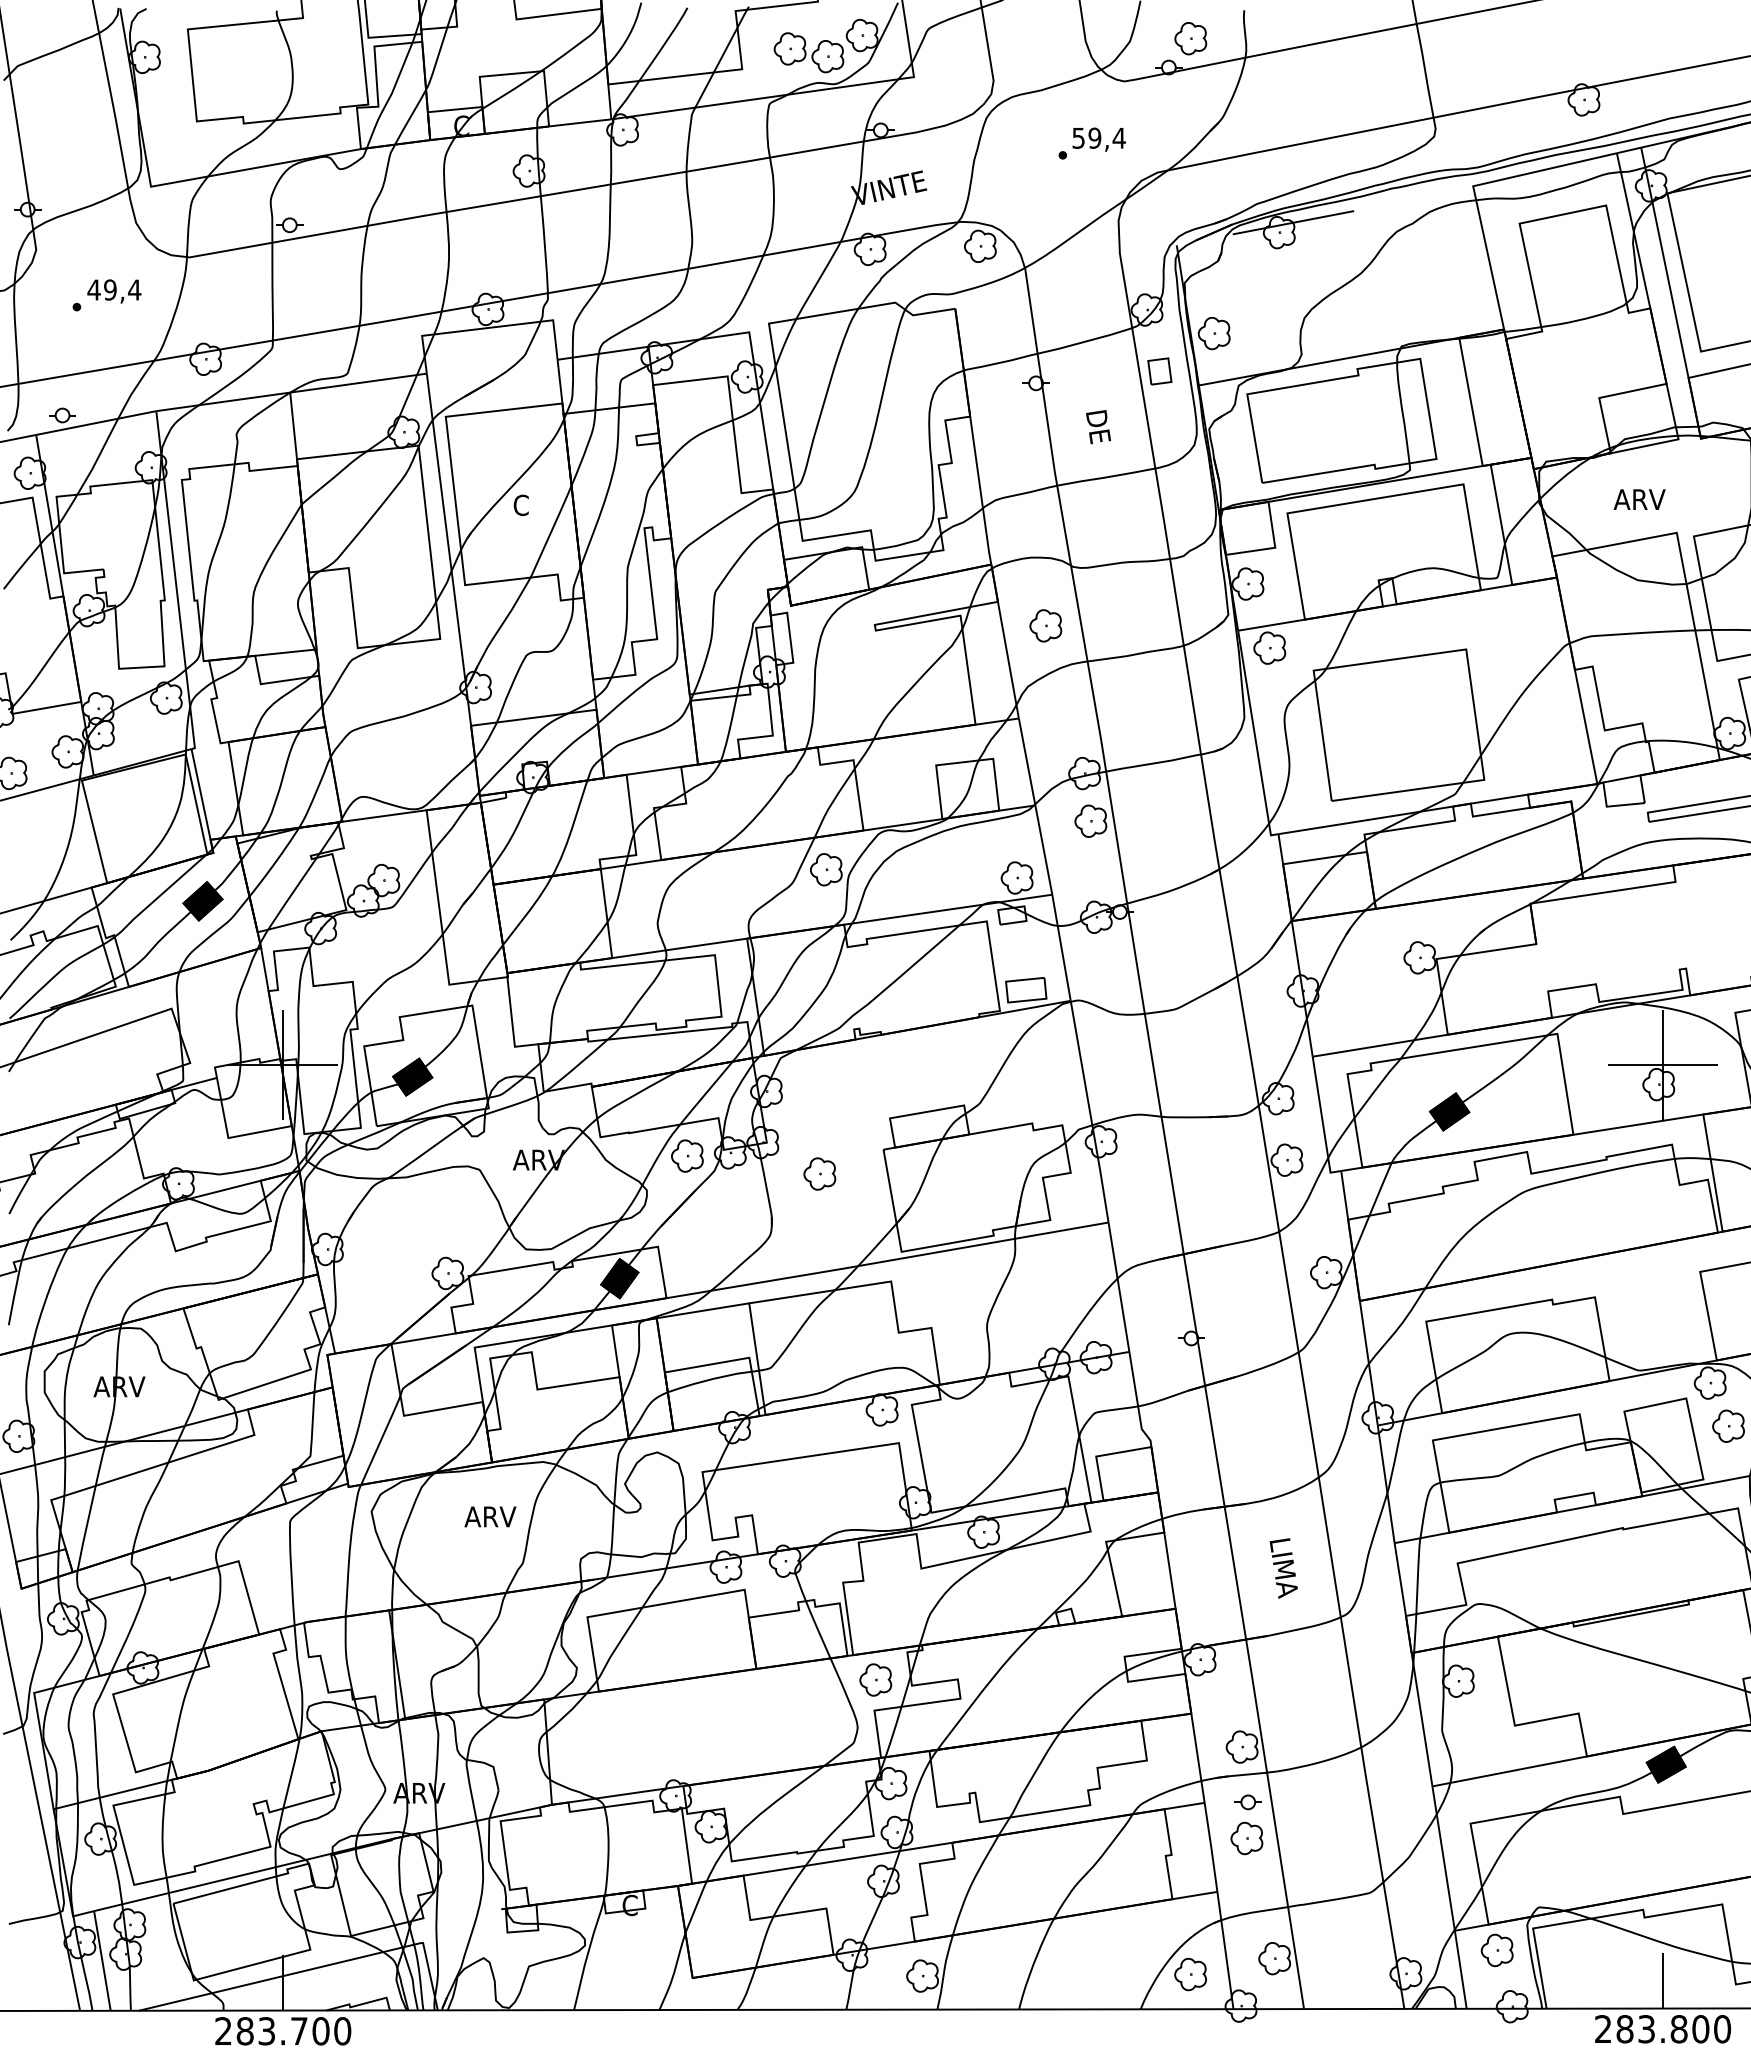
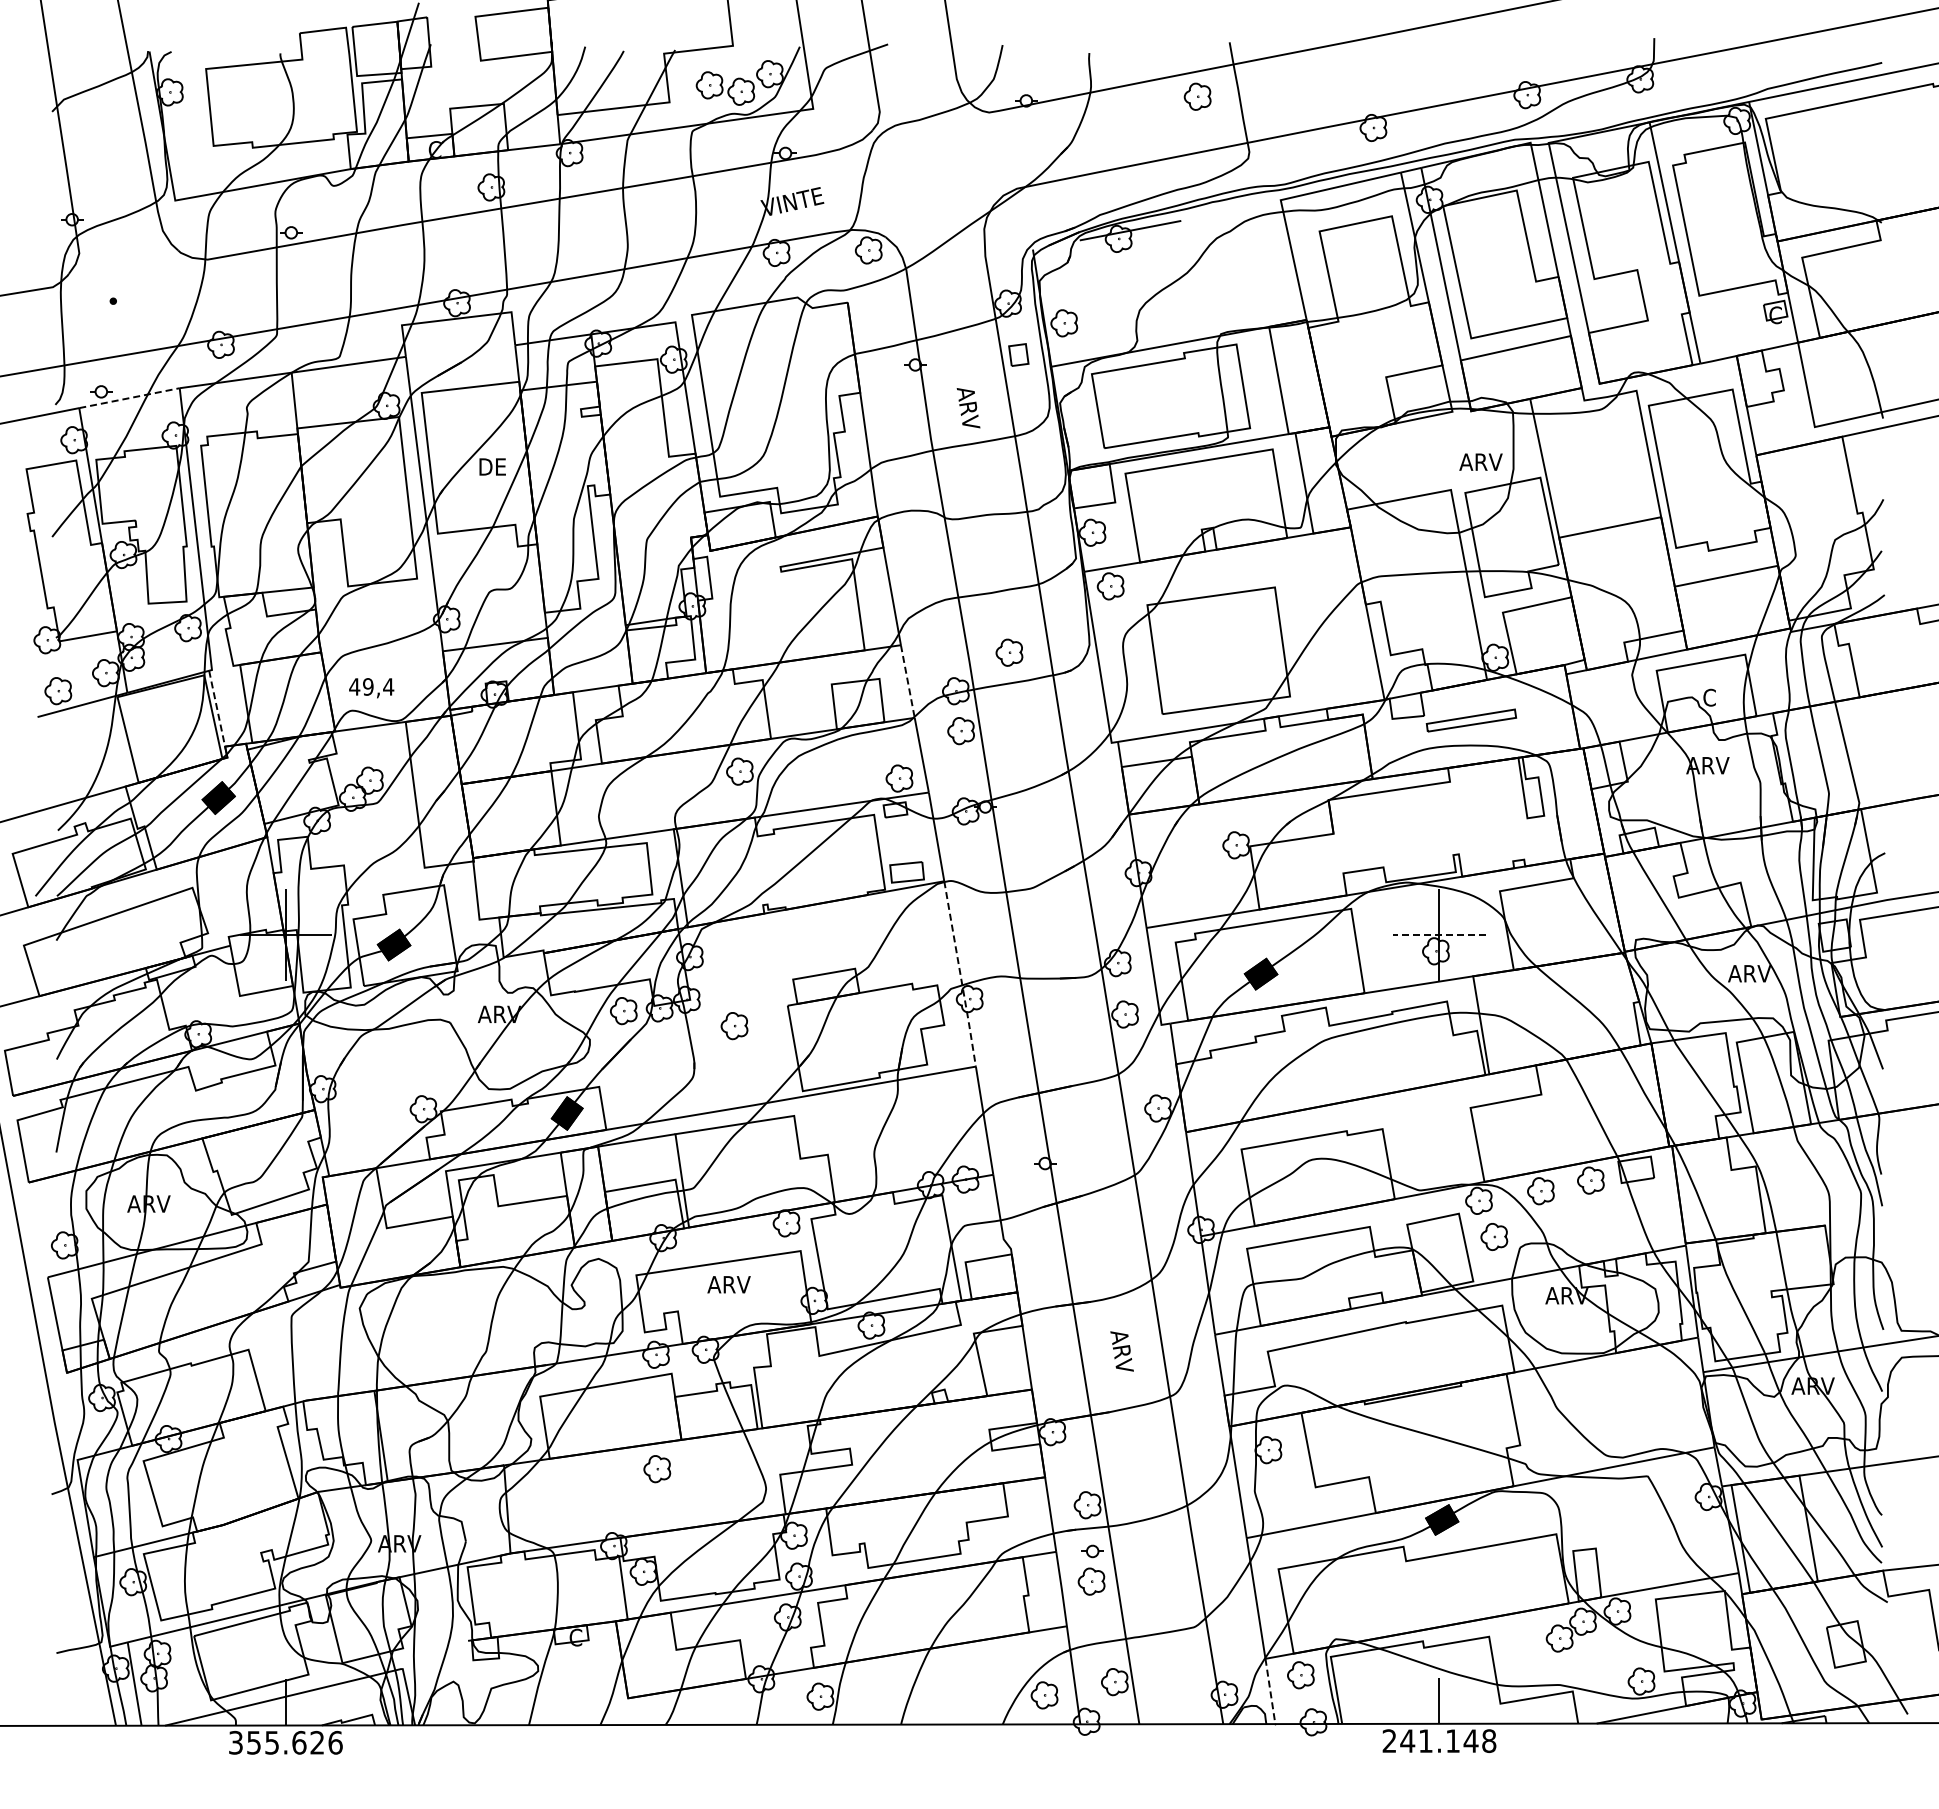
part: (1190, 38) -> (1197, 96), moved
part: (1092, 143) -> (962, 164), removed
text: (114, 291) -> (371, 688), moved
line: (97, 423) -> (130, 398), solid -> dashed
text: (1099, 434) -> (968, 407), DE -> ARV
text: (1639, 498) -> (1480, 461), moved
text: (529, 504) -> (491, 466), C -> DE
part: (1045, 625) -> (1009, 652), moved
line: (1026, 761) -> (907, 681), solid -> dashed
line: (201, 794) -> (217, 708), solid -> dashed
line: (1661, 1065) -> (1438, 935), solid -> dashed
line: (1090, 1112) -> (960, 974), solid -> dashed
text: (489, 1516) -> (728, 1284), moved
text: (1283, 1568) -> (1122, 1355), LIMA -> ARV
part: (876, 1680) -> (657, 1469), moved
line: (1460, 1969) -> (1270, 1691), solid -> dashed
text: (1673, 2029) -> (1448, 1741), 283.800 -> 241.148
text: (282, 2030) -> (285, 1742), 283.700 -> 355.626

